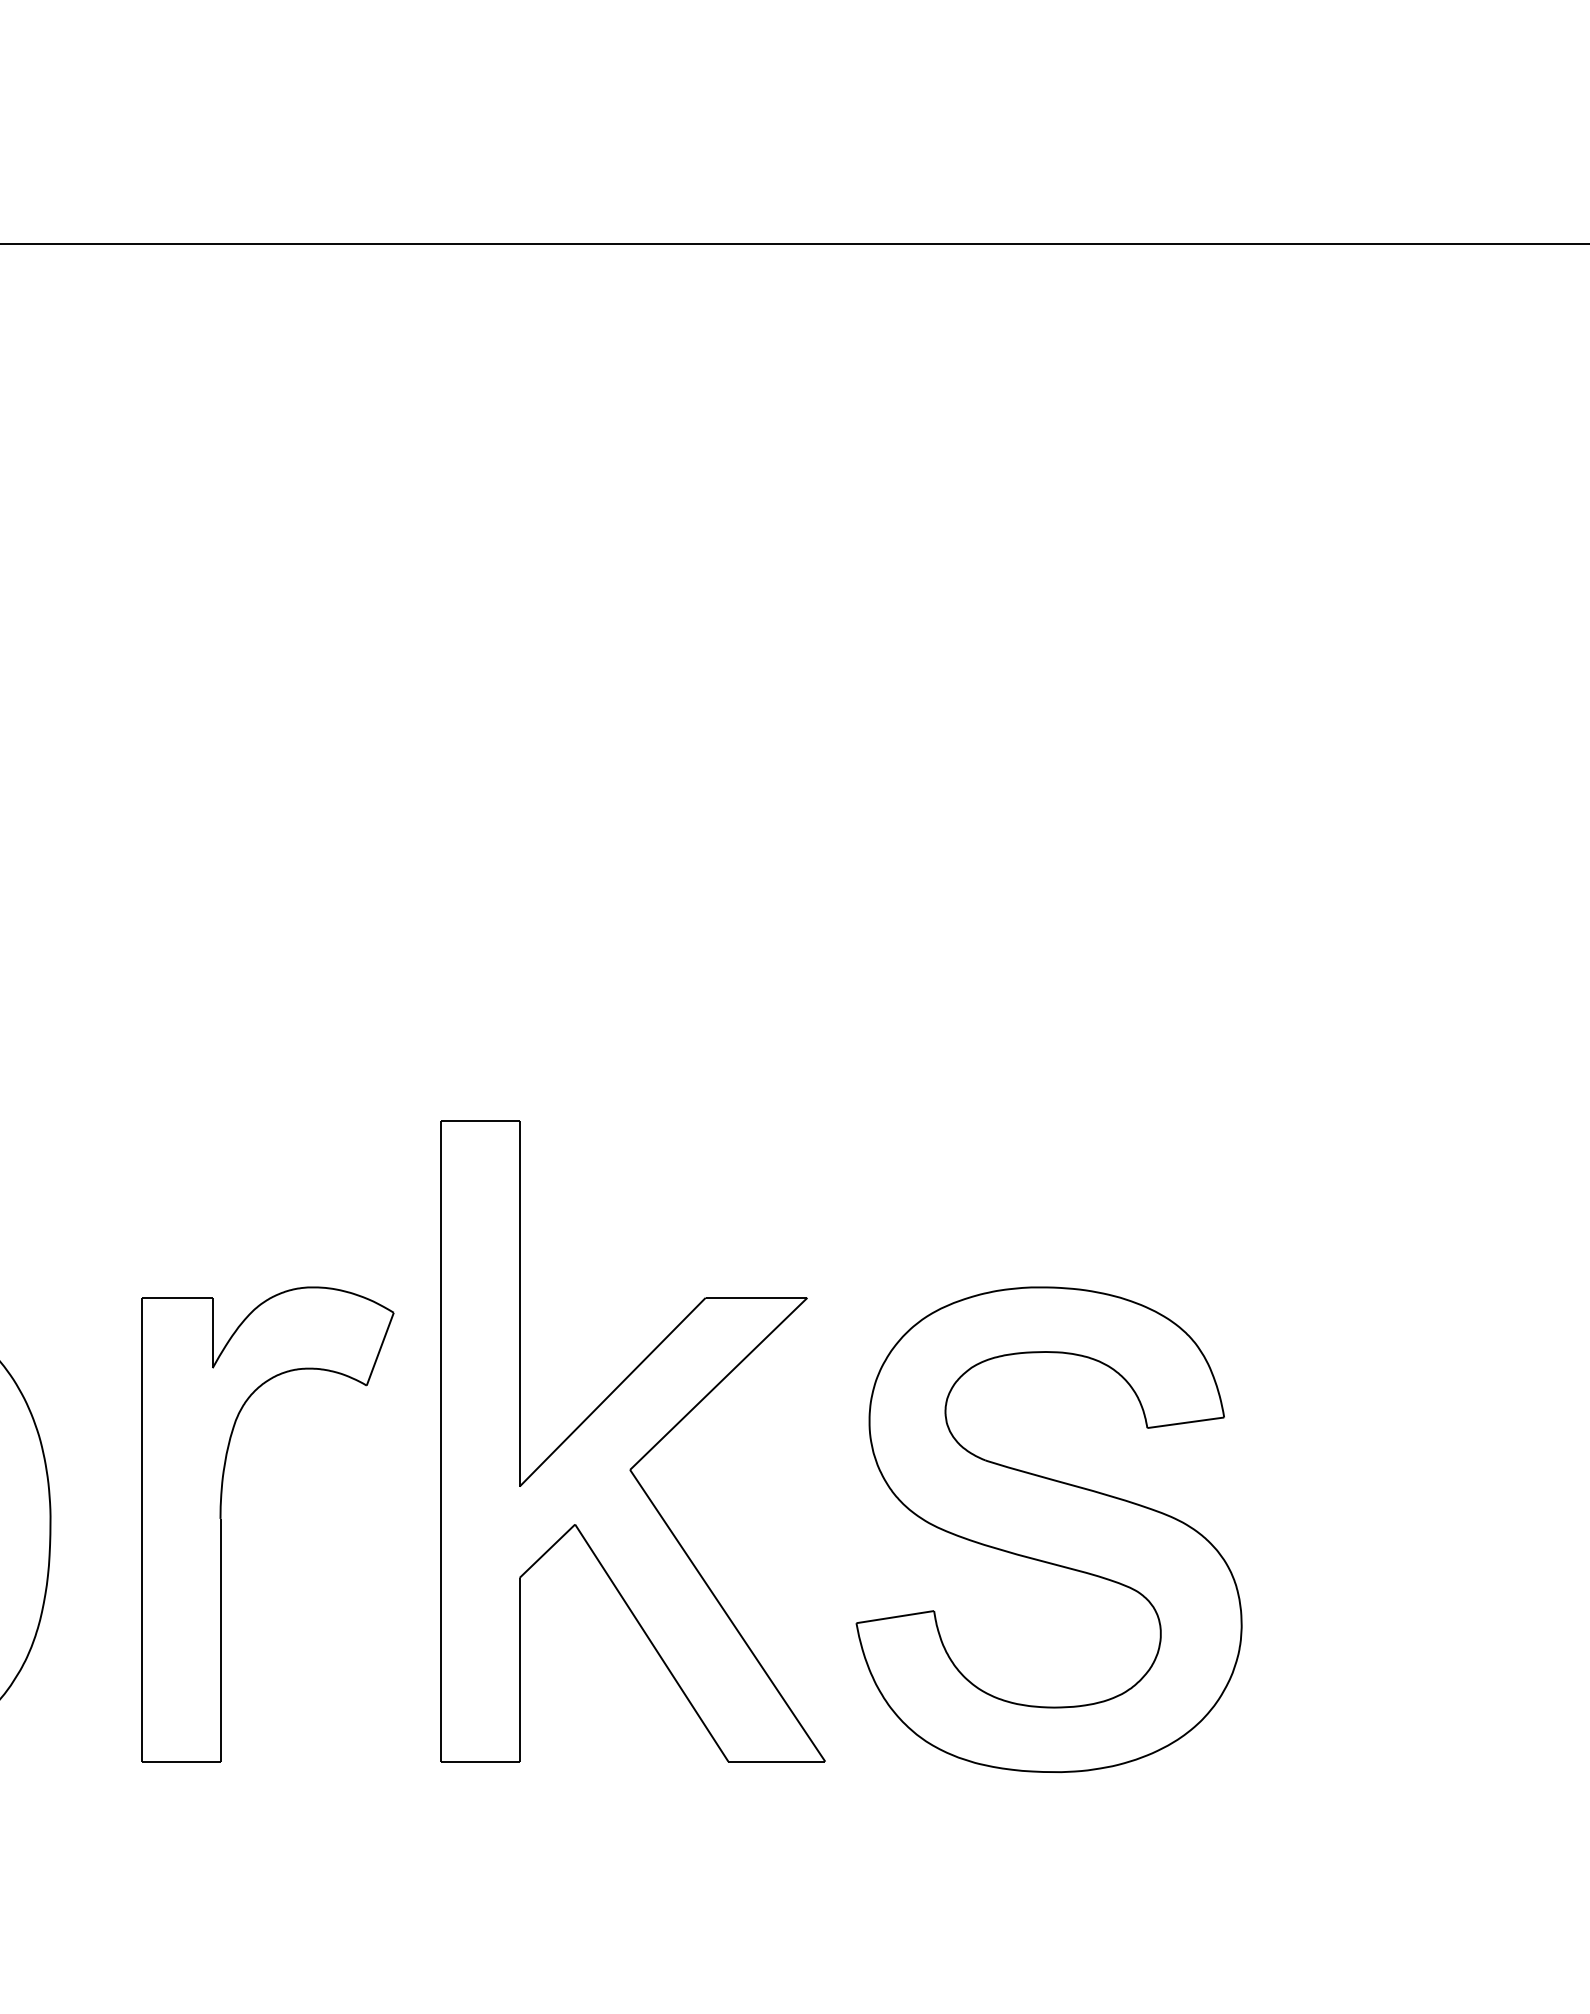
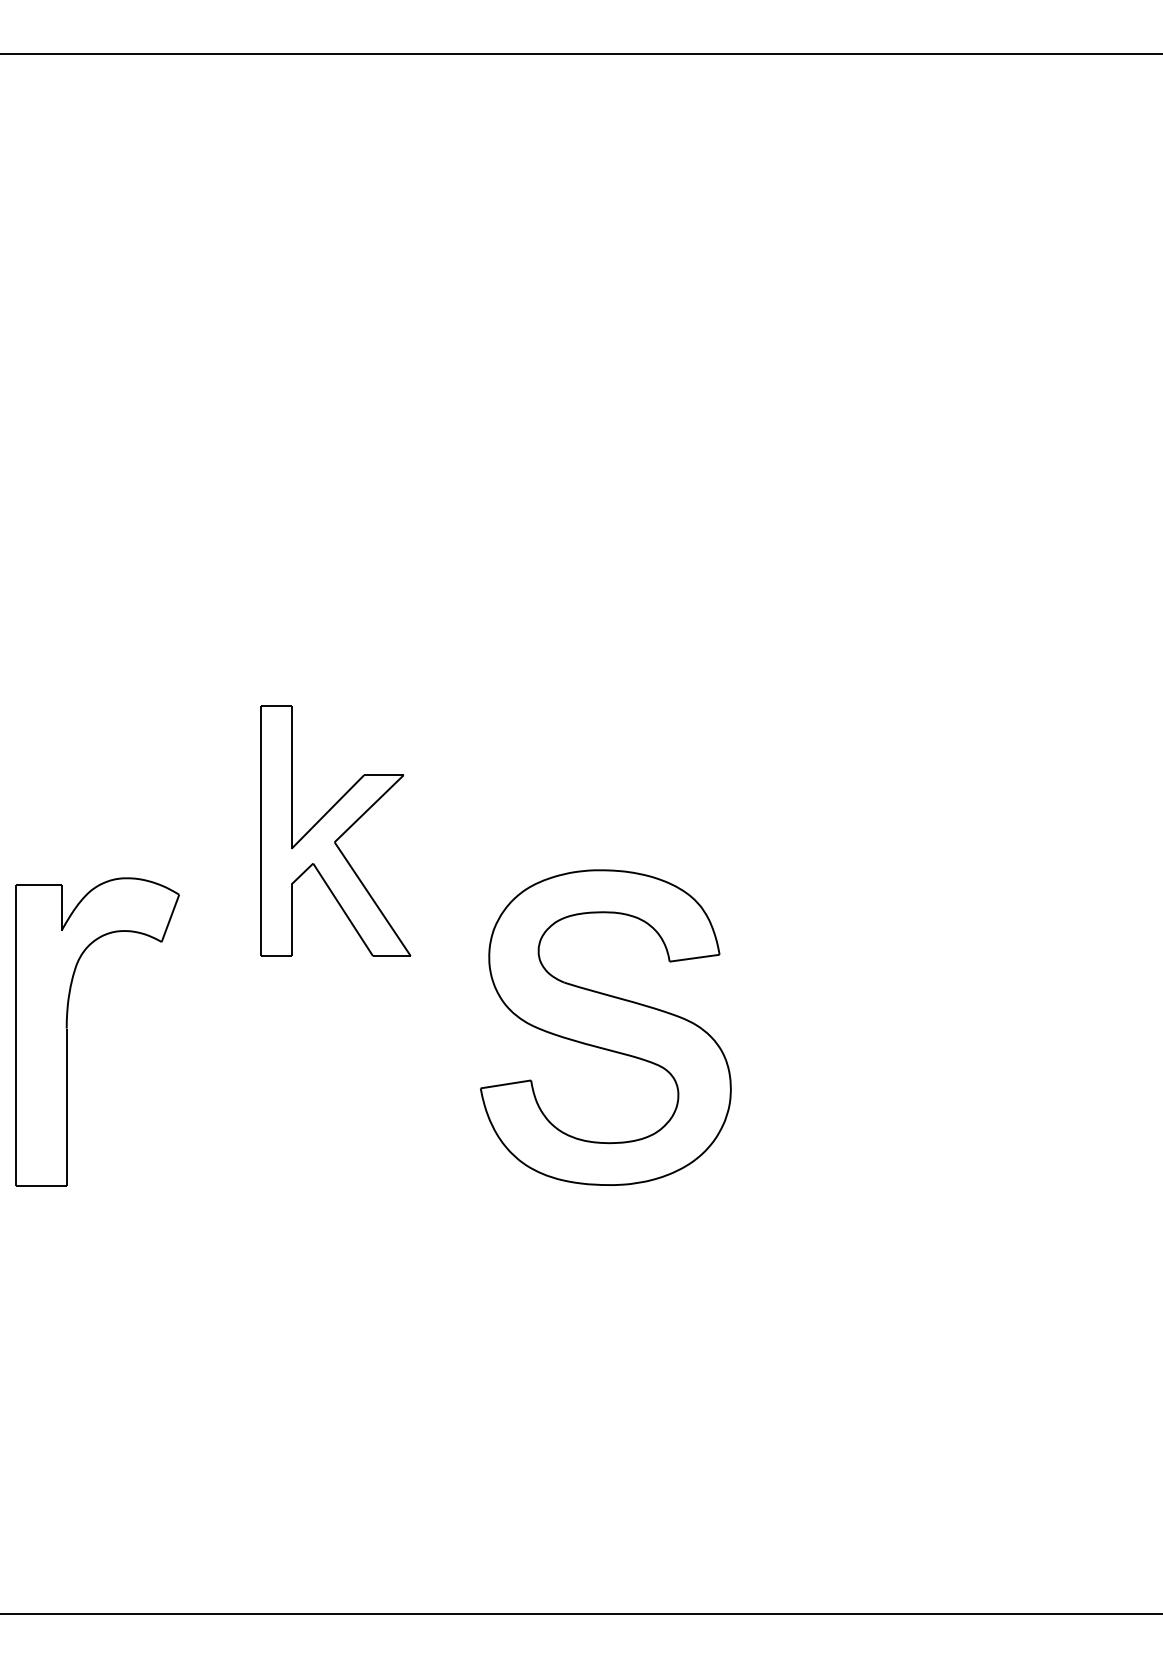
part: (632, 1440) -> (335, 830), size x0.6
part: (221, 1523) -> (67, 1031), moved
part: (1048, 1529) -> (605, 1027), moved

